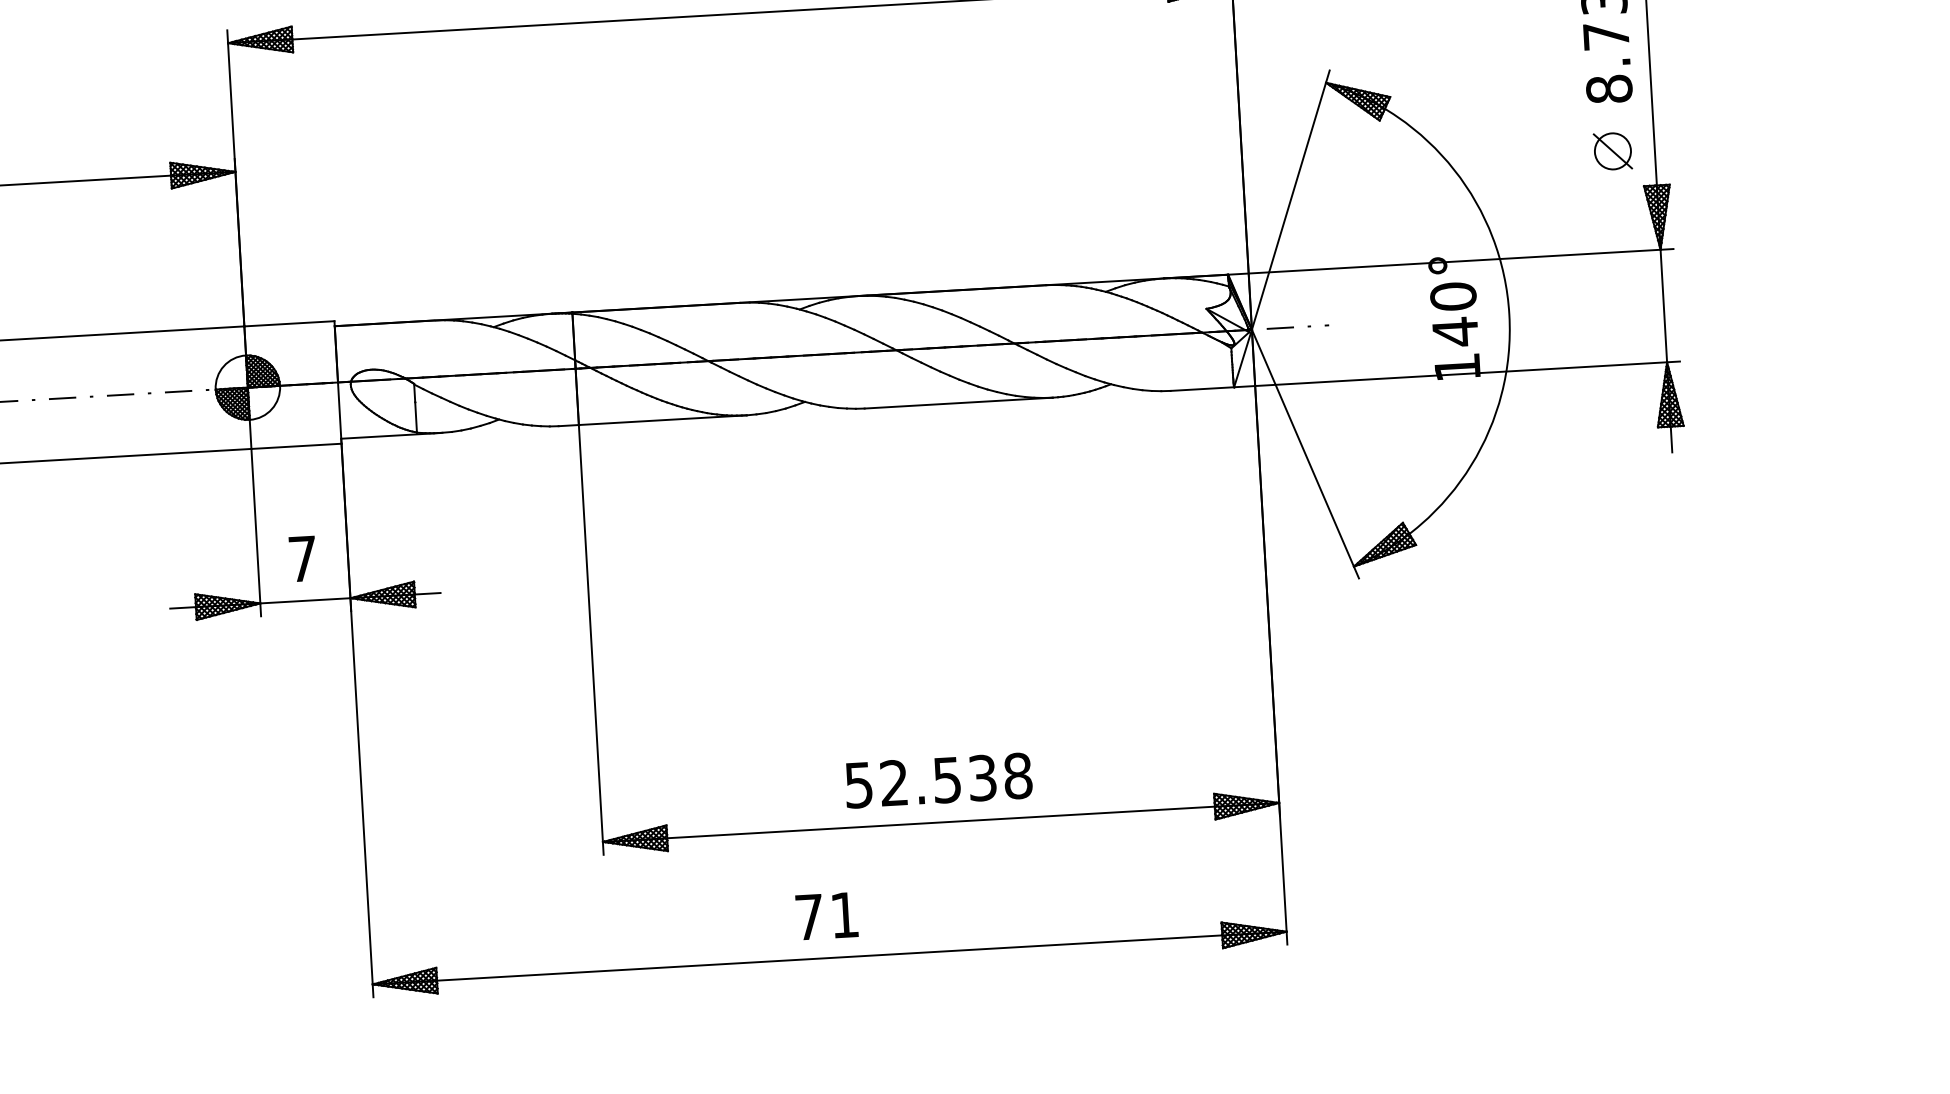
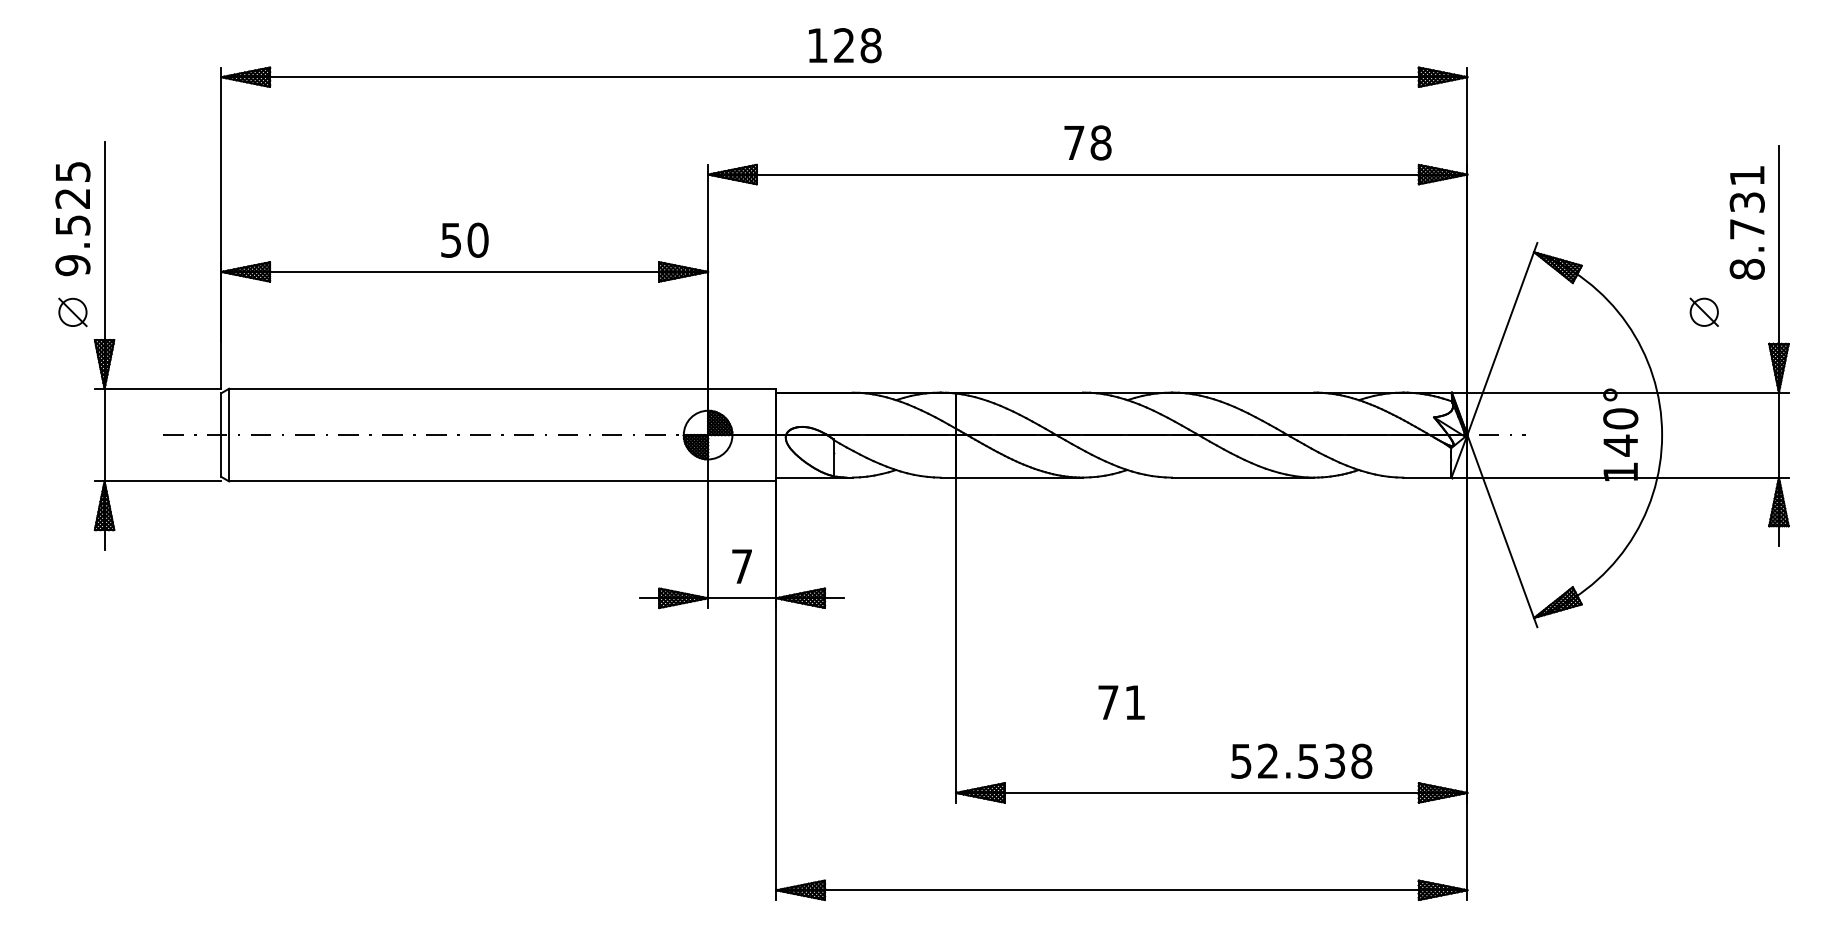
part: (1611, 150) -> (1703, 311), moved
text: (938, 779) -> (1301, 760), moved
text: (826, 916) -> (1121, 702), moved

